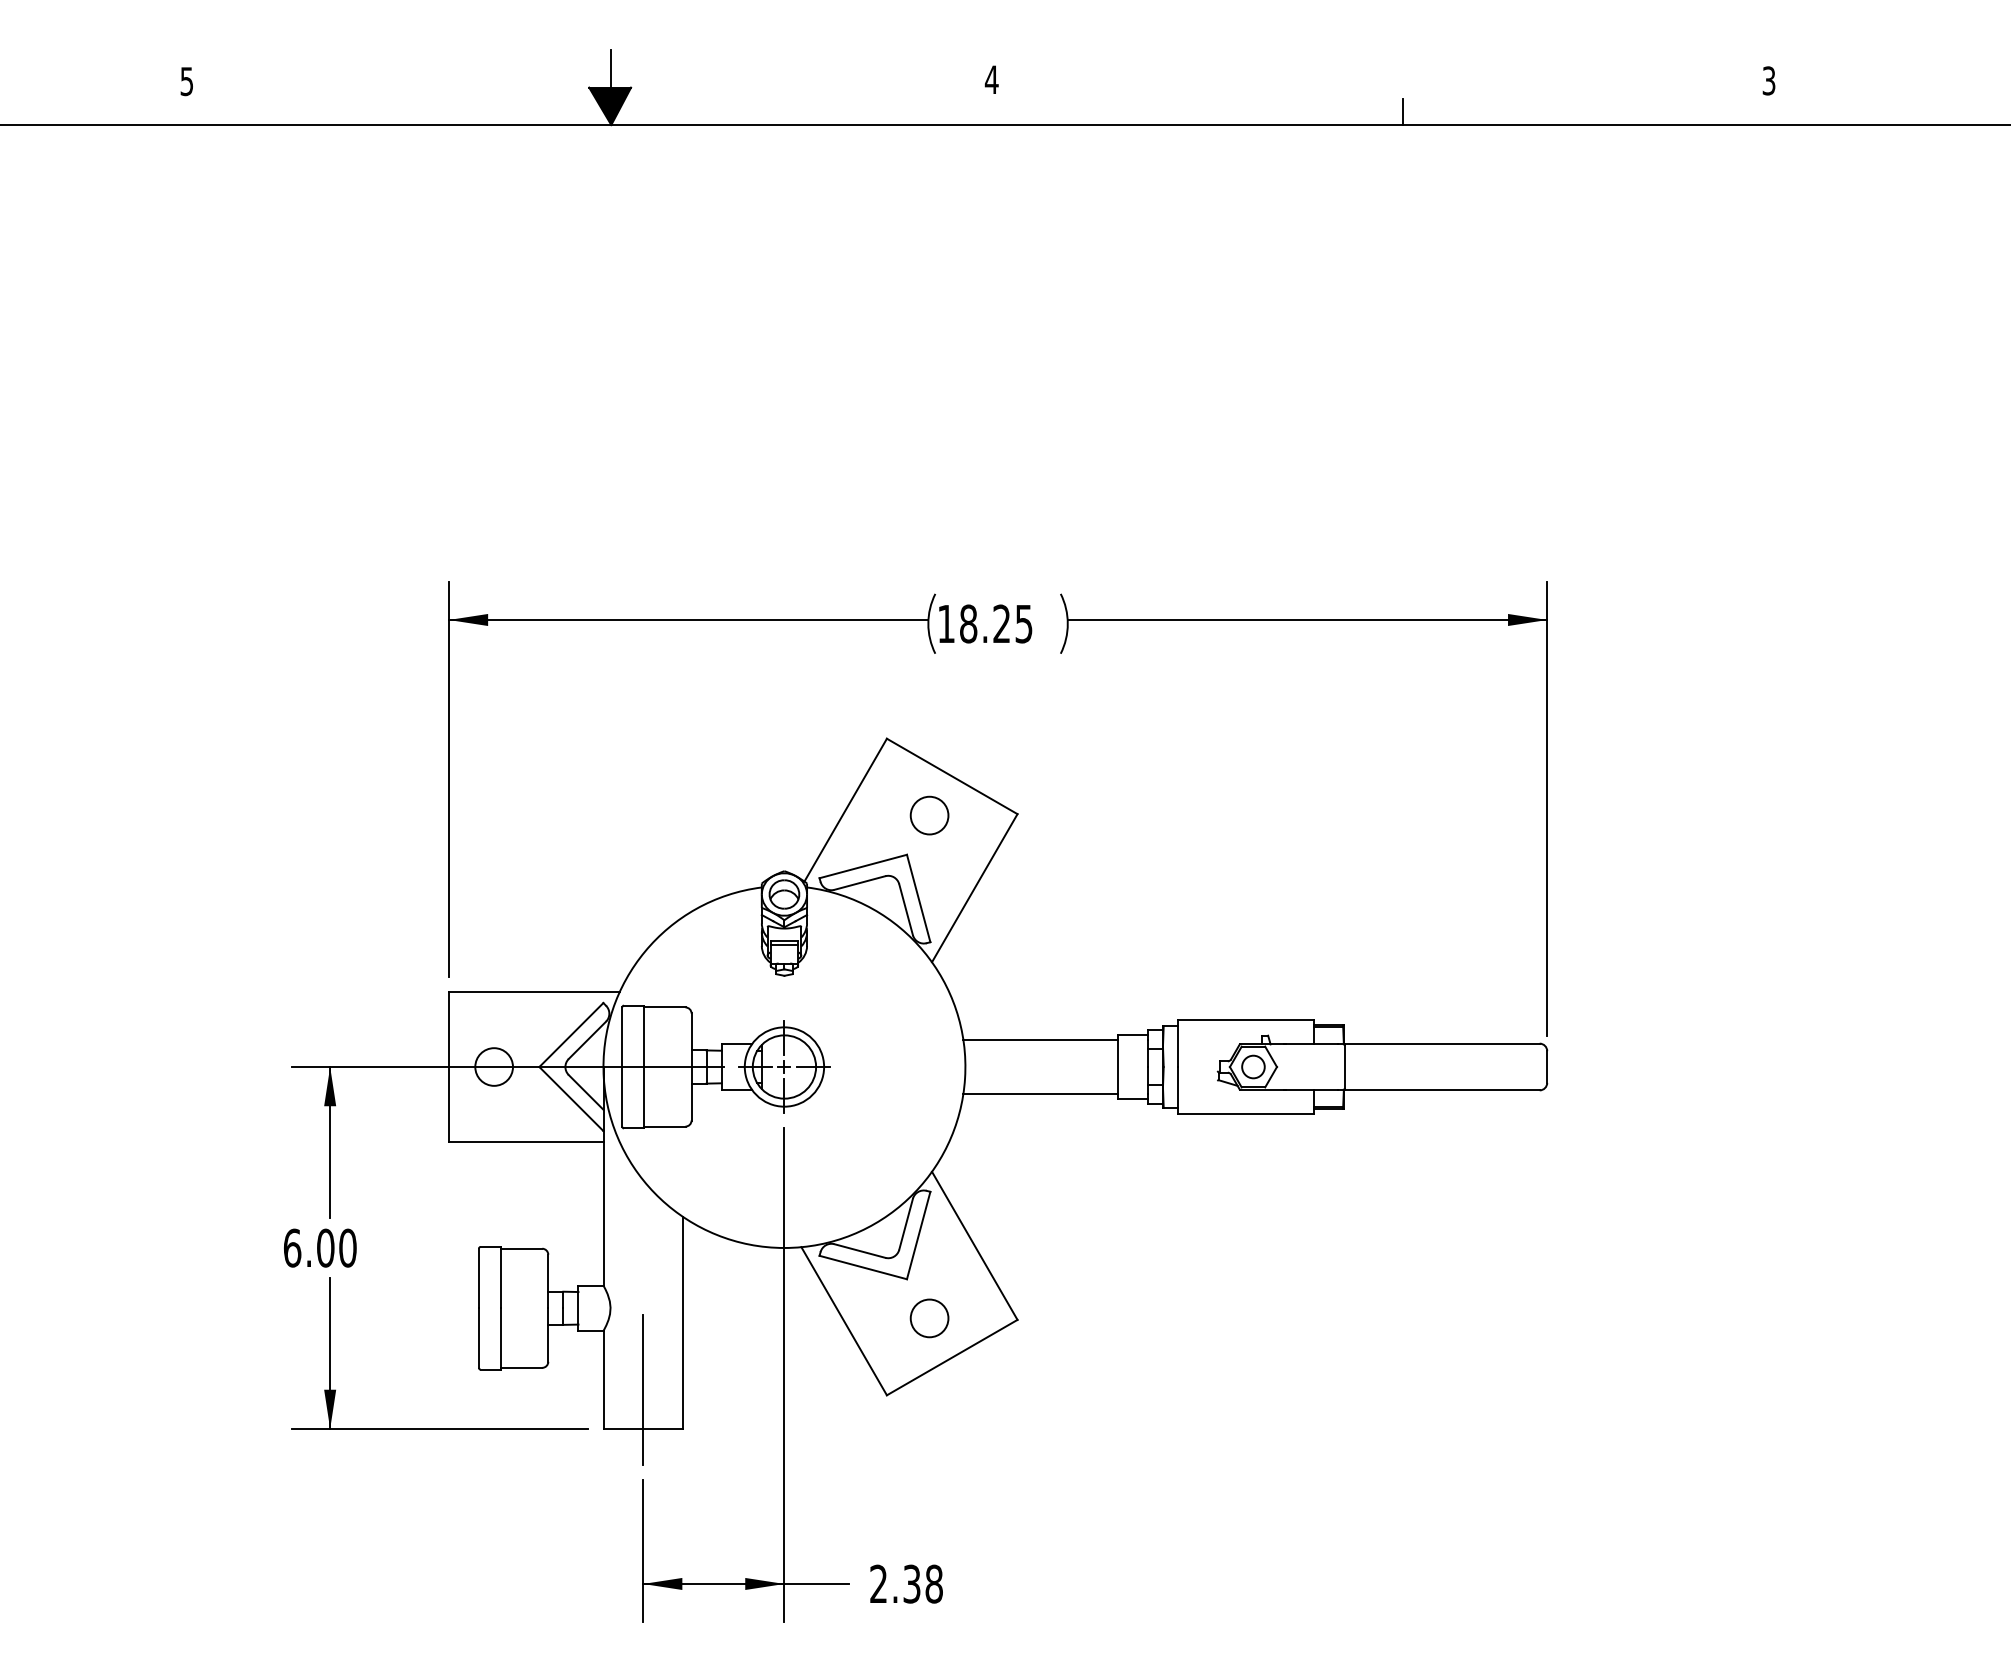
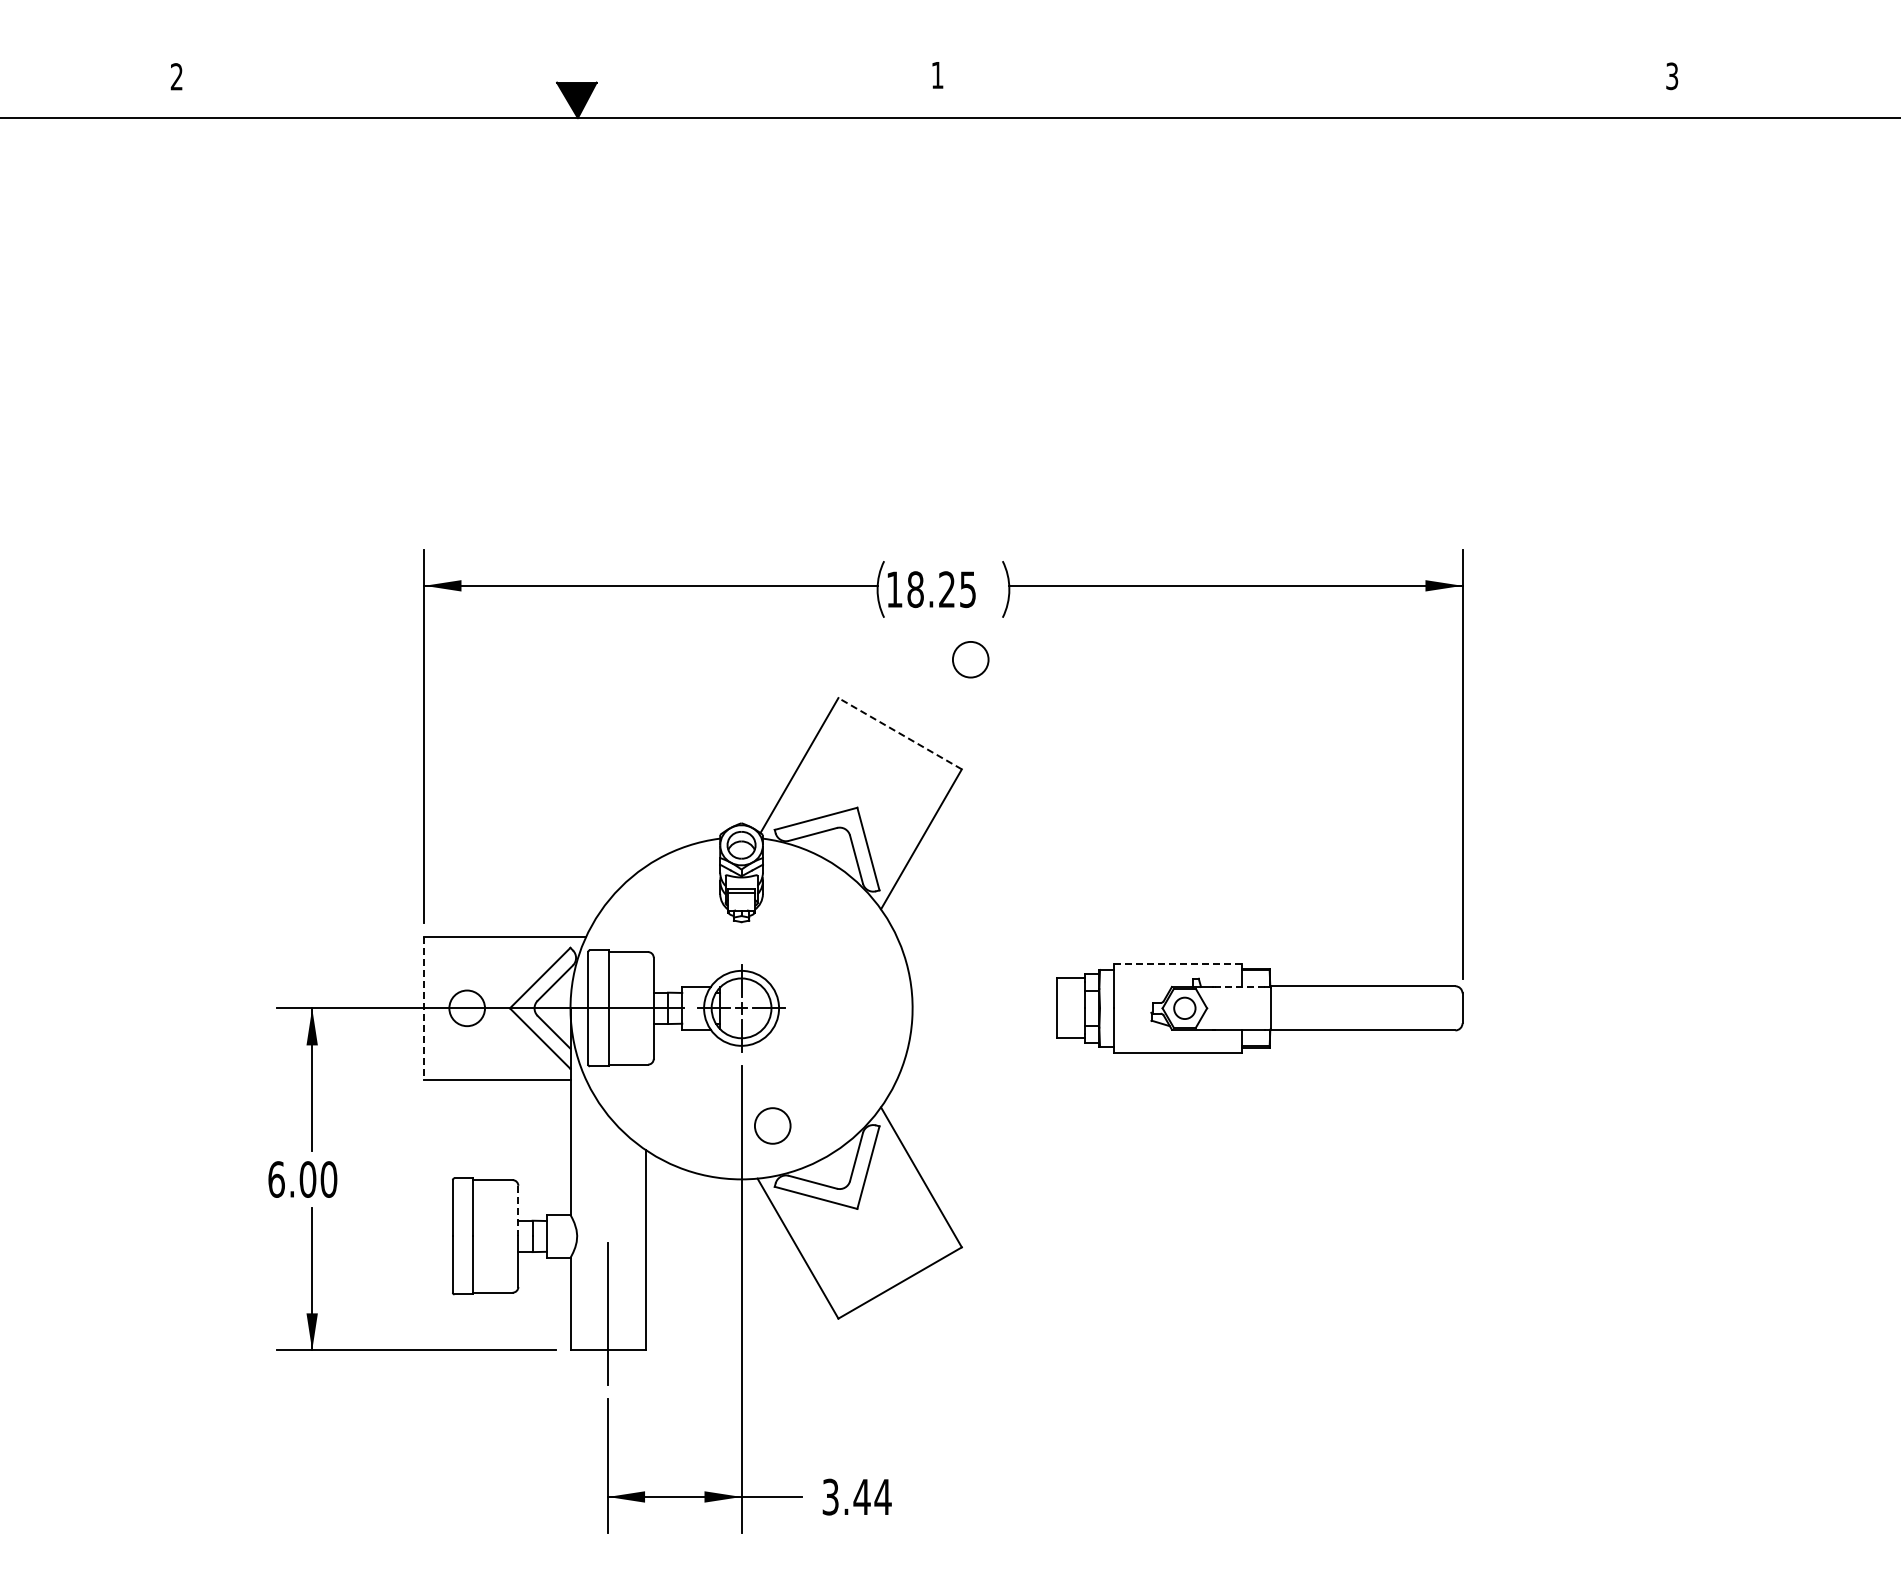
line: (610, 68) -> (577, 64), removed
text: (991, 80) -> (937, 75), 4 -> 1
text: (186, 81) -> (176, 76), 5 -> 2
line: (1403, 111) -> (1326, 105), removed
line: (951, 776) -> (899, 733), solid -> dashed
circle: (929, 815) -> (970, 659), moved
line: (1245, 1019) -> (1177, 963), solid -> dashed
line: (1040, 1040) -> (983, 983), removed
line: (1312, 1043) -> (1240, 986), solid -> dashed
line: (448, 1067) -> (424, 1008), solid -> dashed
line: (1040, 1093) -> (983, 1033), removed
line: (548, 1281) -> (518, 1211), solid -> dashed
circle: (929, 1317) -> (772, 1125), moved
text: (906, 1583) -> (856, 1496), 2.38 -> 3.44

